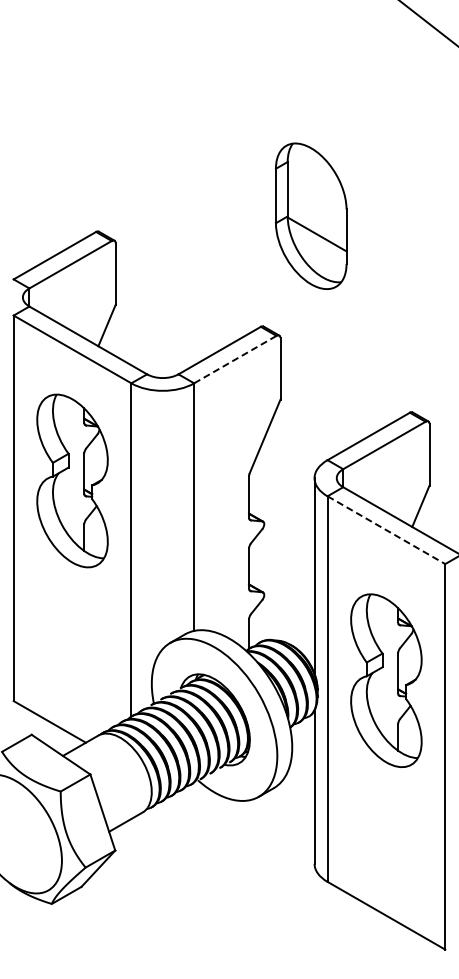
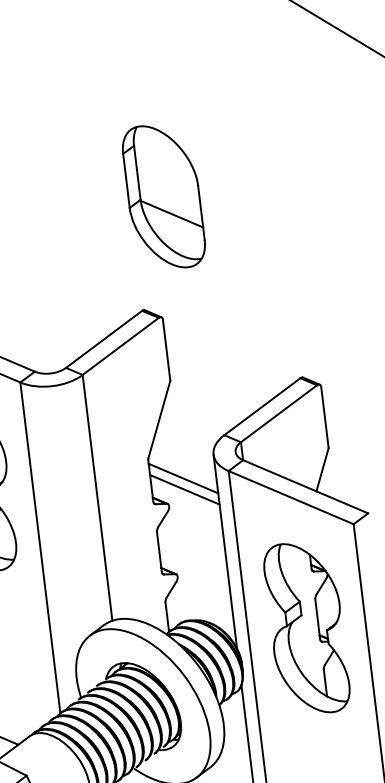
part: (310, 215) -> (163, 196), moved
line: (235, 359) -> (120, 346), dashed -> solid
line: (281, 498) -> (183, 478), added
line: (281, 509) -> (184, 489), added
line: (386, 530) -> (291, 497), dashed -> solid
part: (386, 680) -> (307, 627), moved

